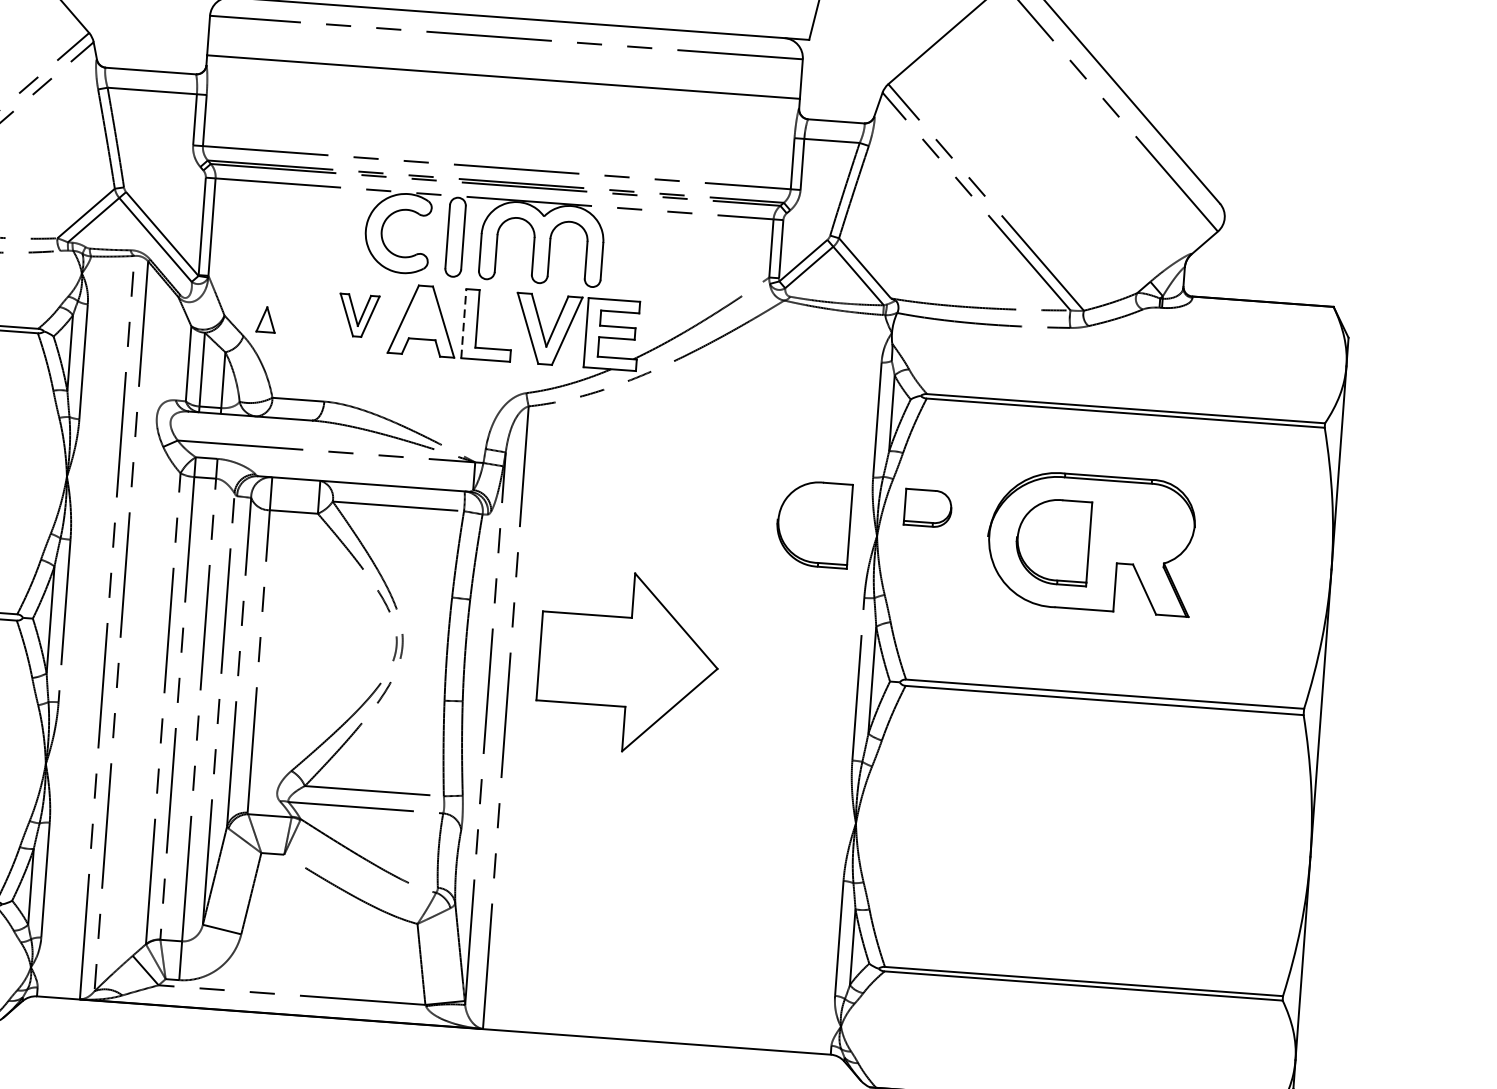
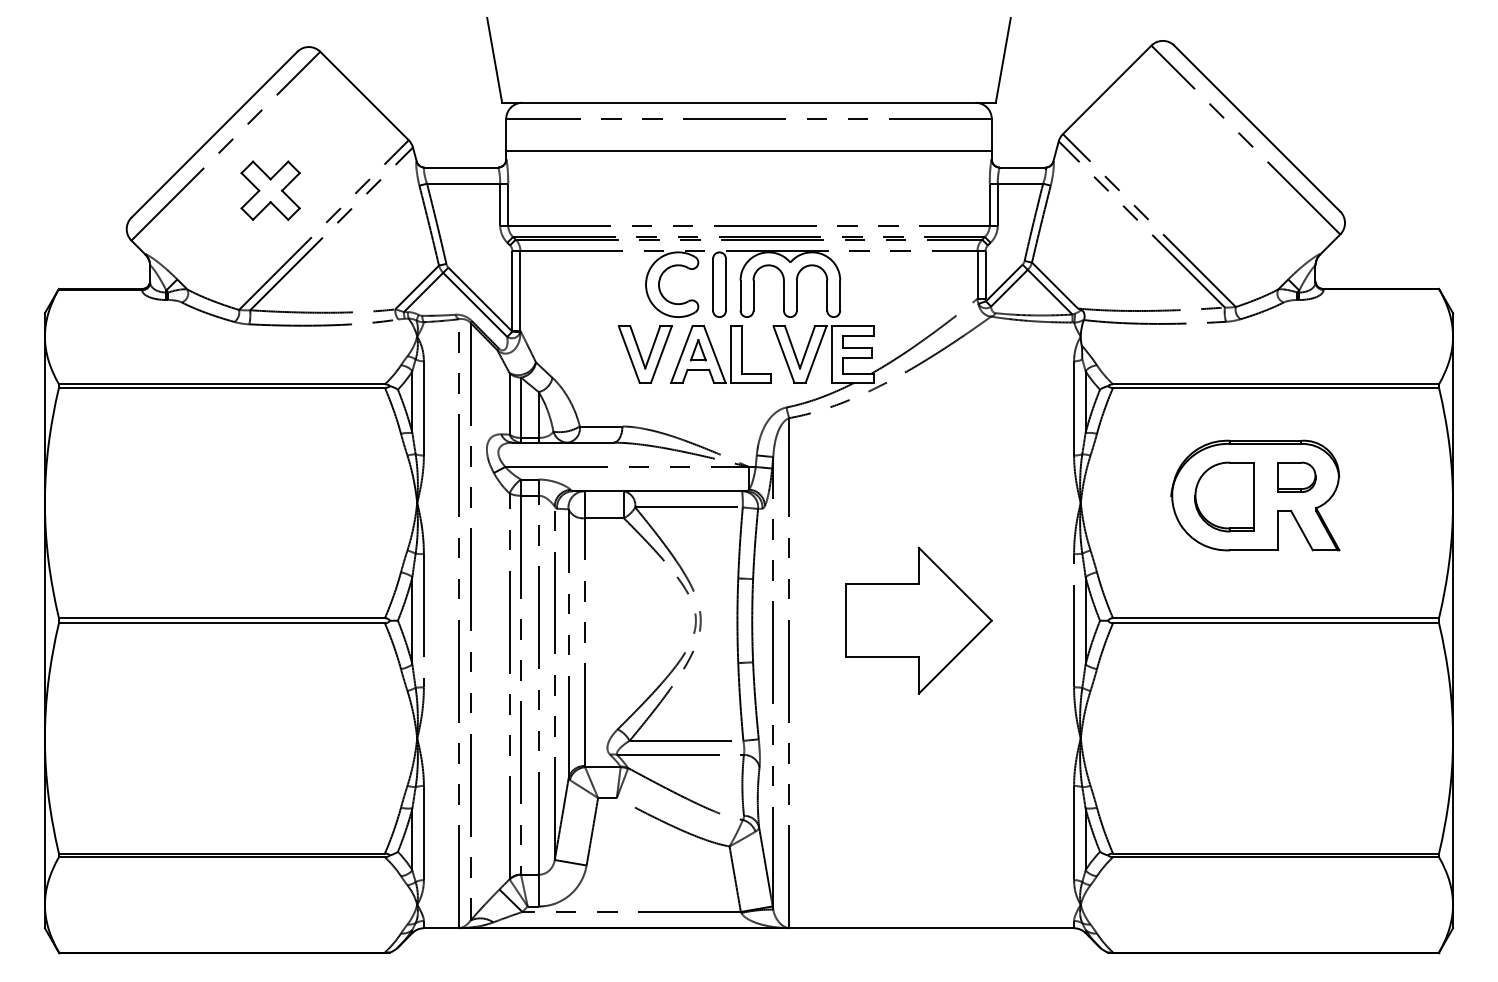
part: (357, 315) -> (644, 354), size x1.67
part: (265, 319) -> (697, 350), moved
line: (463, 323) -> (731, 354), dashed -> solid
part: (927, 507) -> (1296, 476), moved
part: (813, 523) -> (1028, 496), removed
part: (628, 662) -> (918, 620), moved

